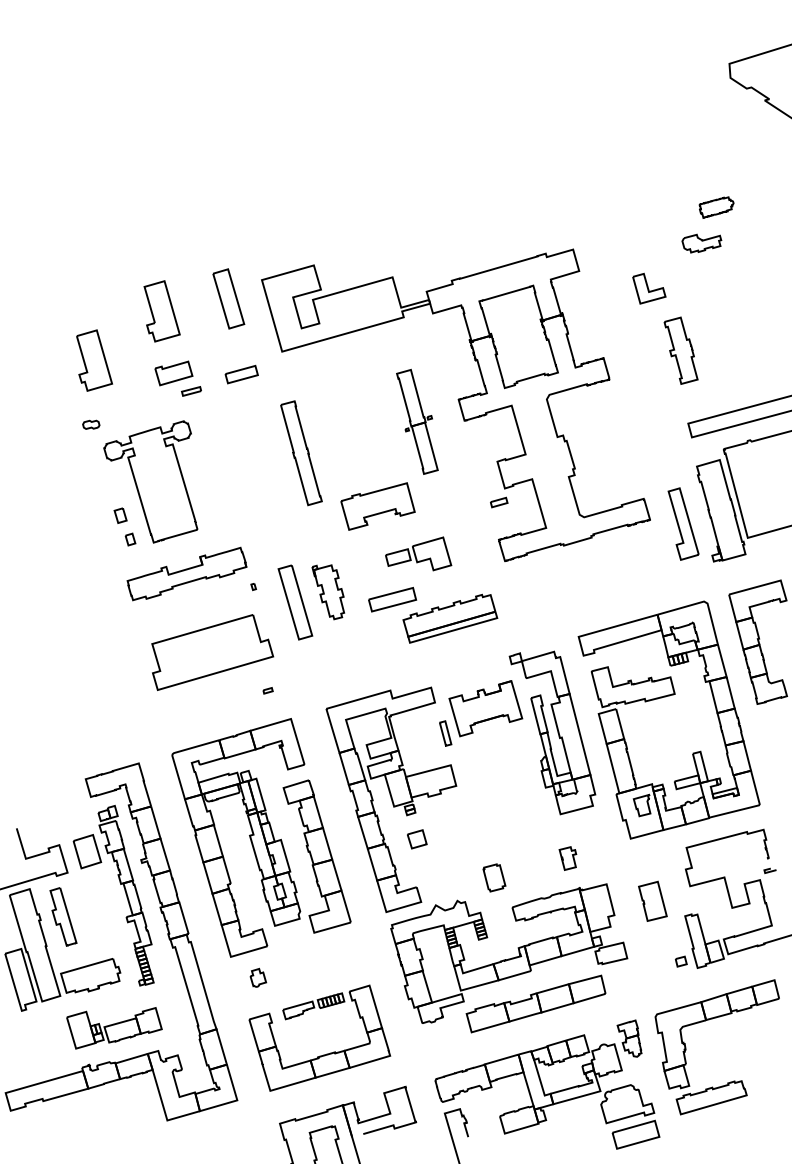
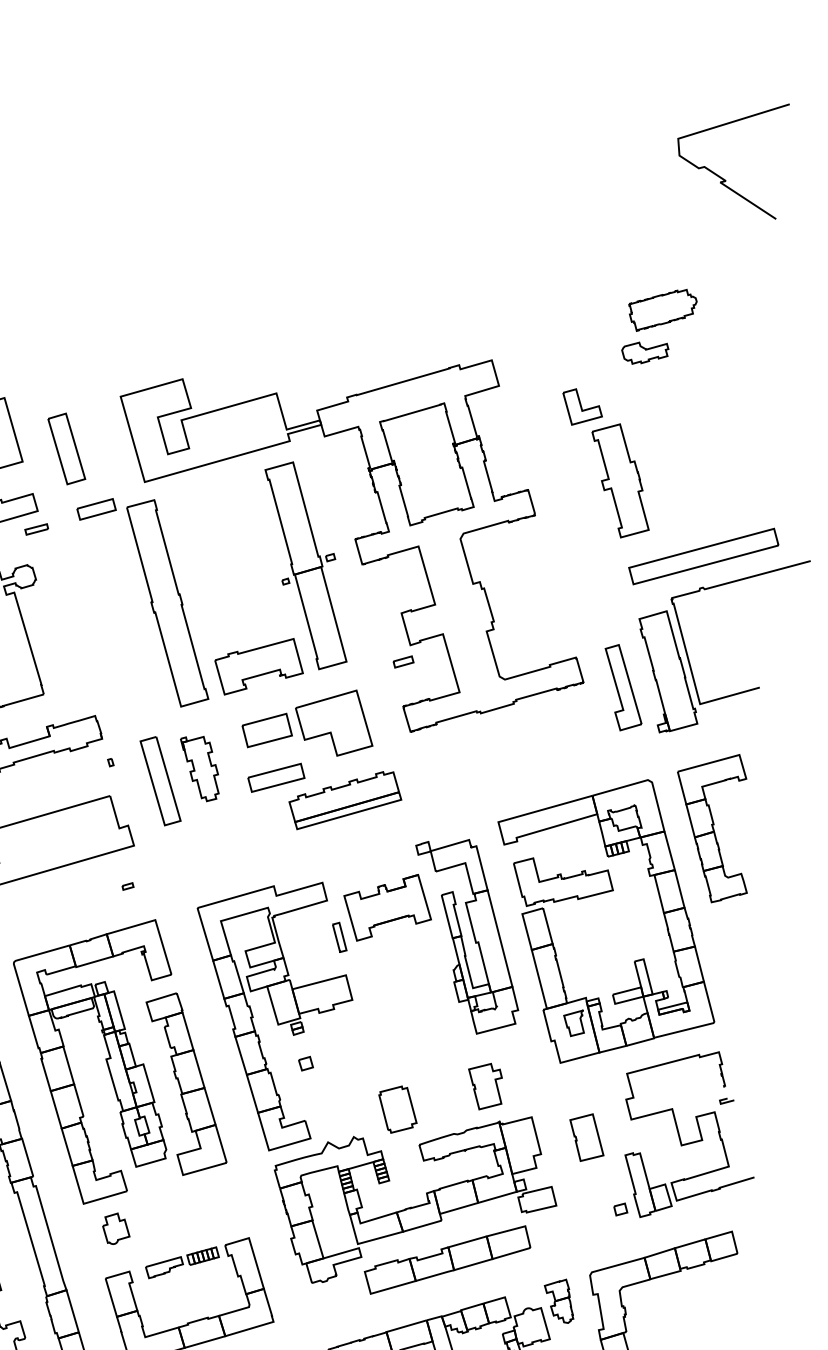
part: (716, 207) -> (662, 310), size x1.67
part: (228, 298) -> (66, 448), moved
part: (680, 350) -> (619, 480), size x1.43
part: (417, 421) -> (306, 565), size x1.67
part: (301, 452) -> (167, 602), size x1.67
part: (418, 553) -> (307, 722), size x1.67
part: (417, 839) -> (306, 1063), size x0.62
part: (567, 858) -> (485, 1086), size x1.67
part: (494, 877) -> (398, 1109), size x1.43
part: (258, 977) -> (116, 1228), size x1.43

